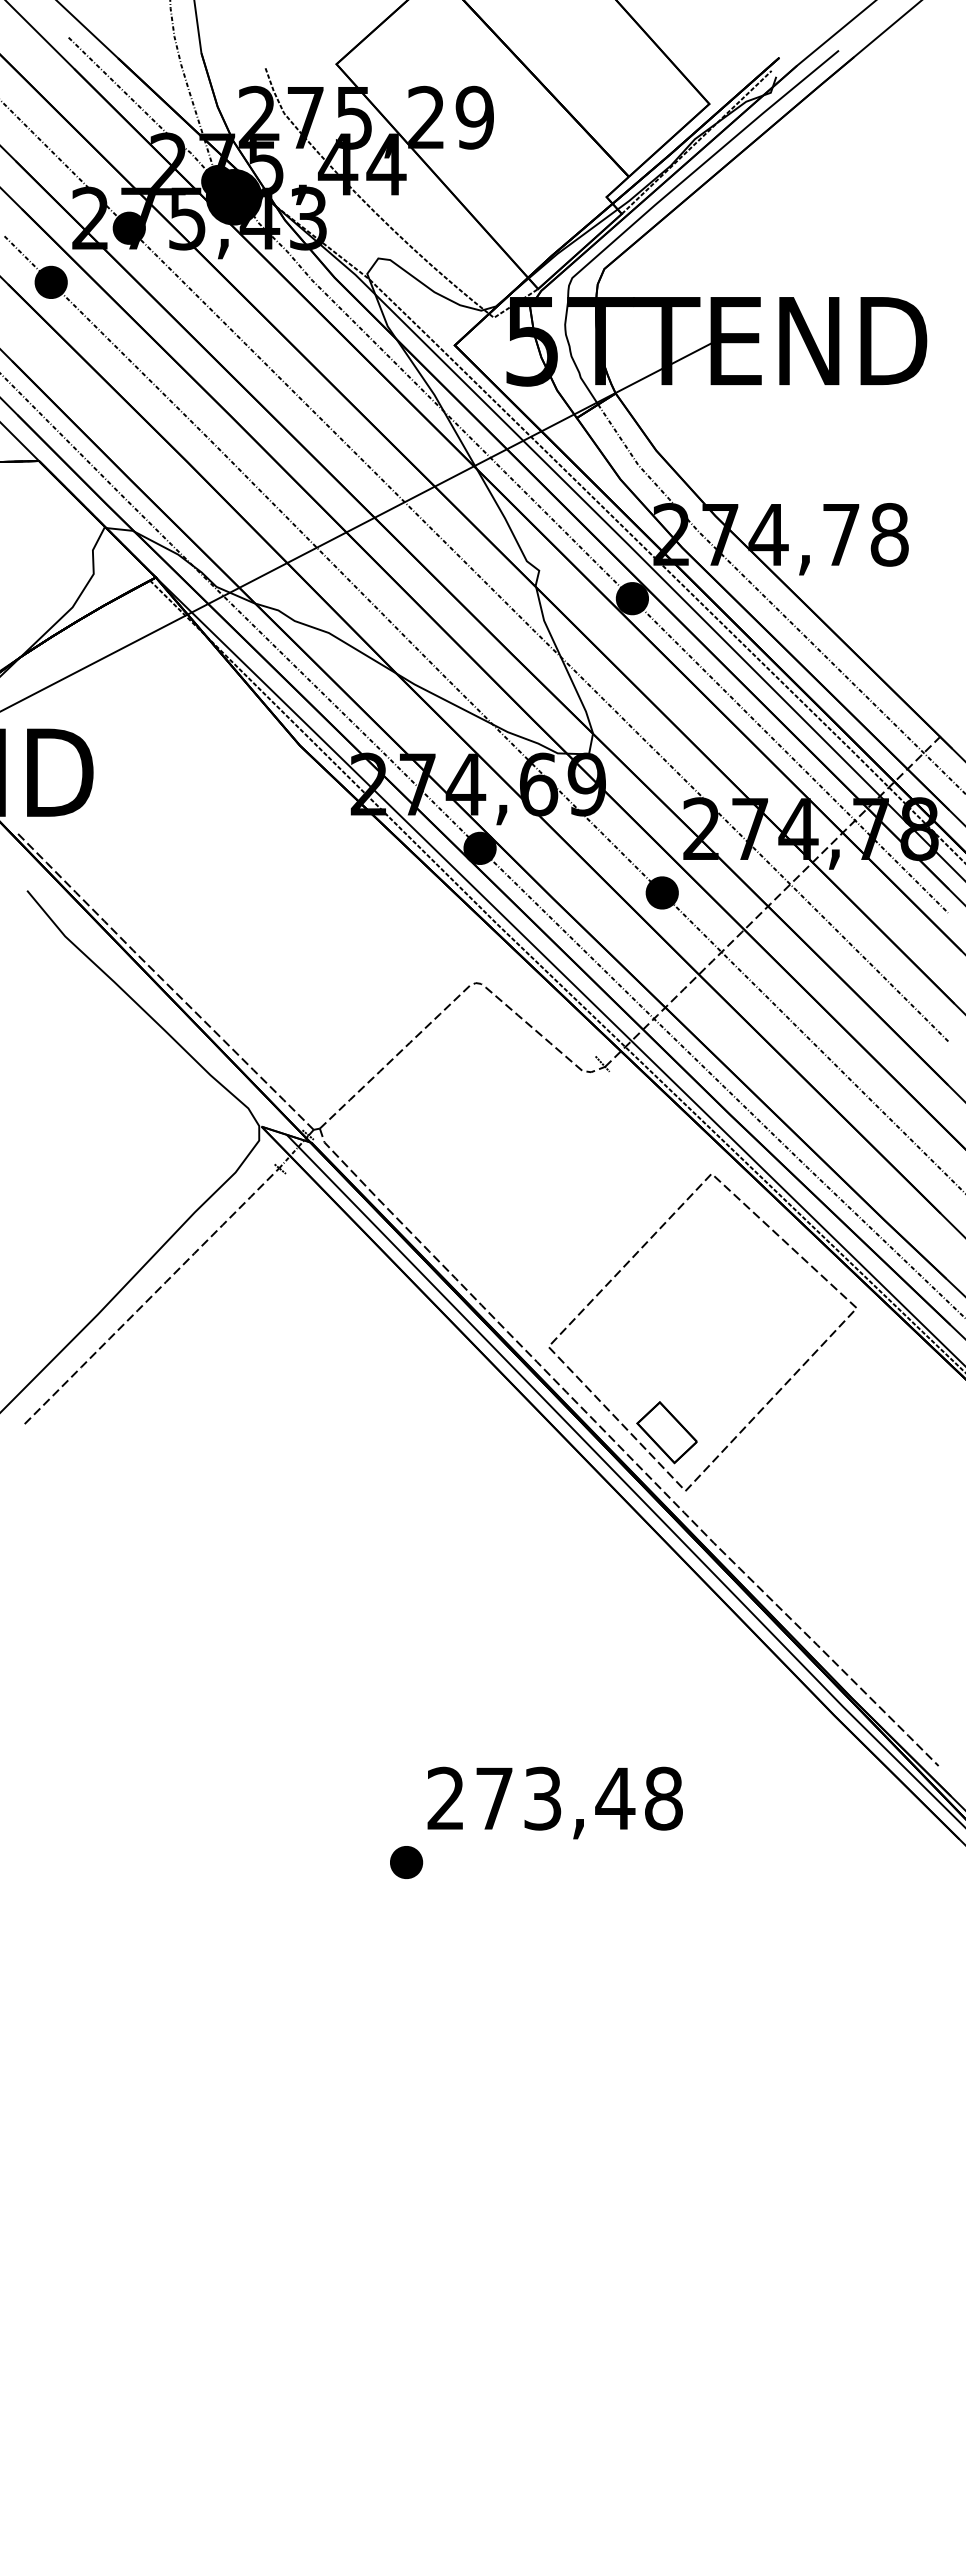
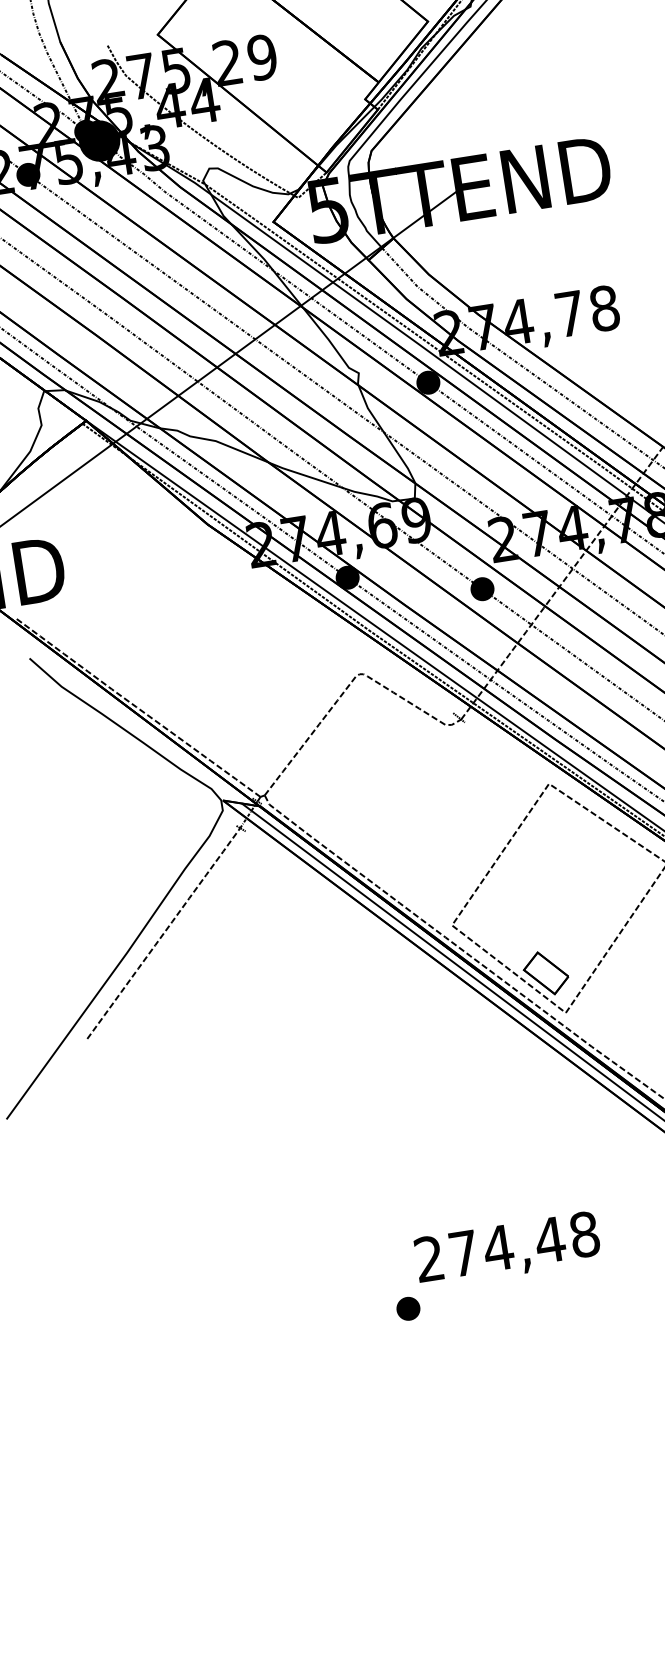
text: (542, 1798) -> (498, 1248), 273,48 -> 274,48

